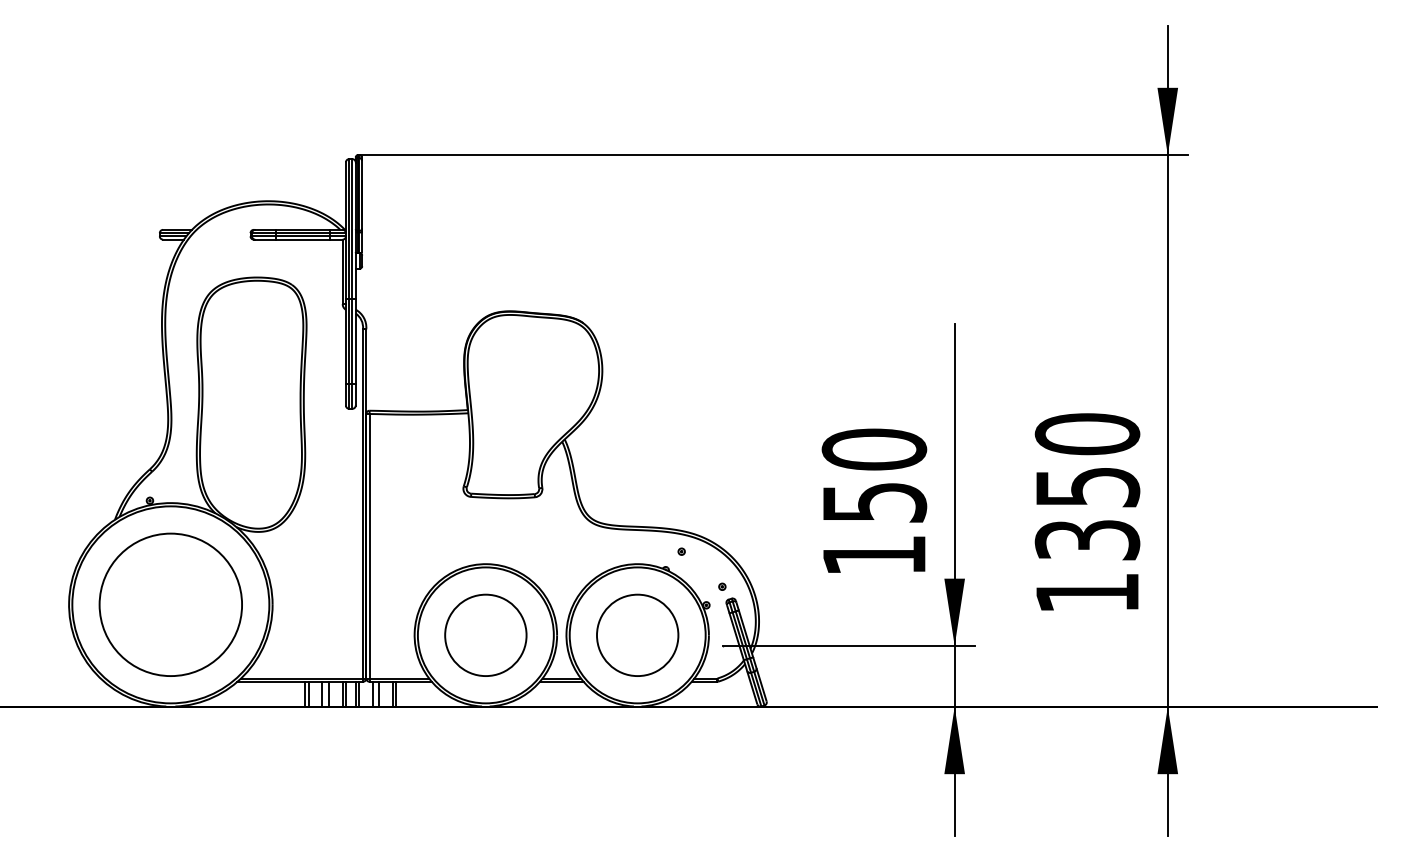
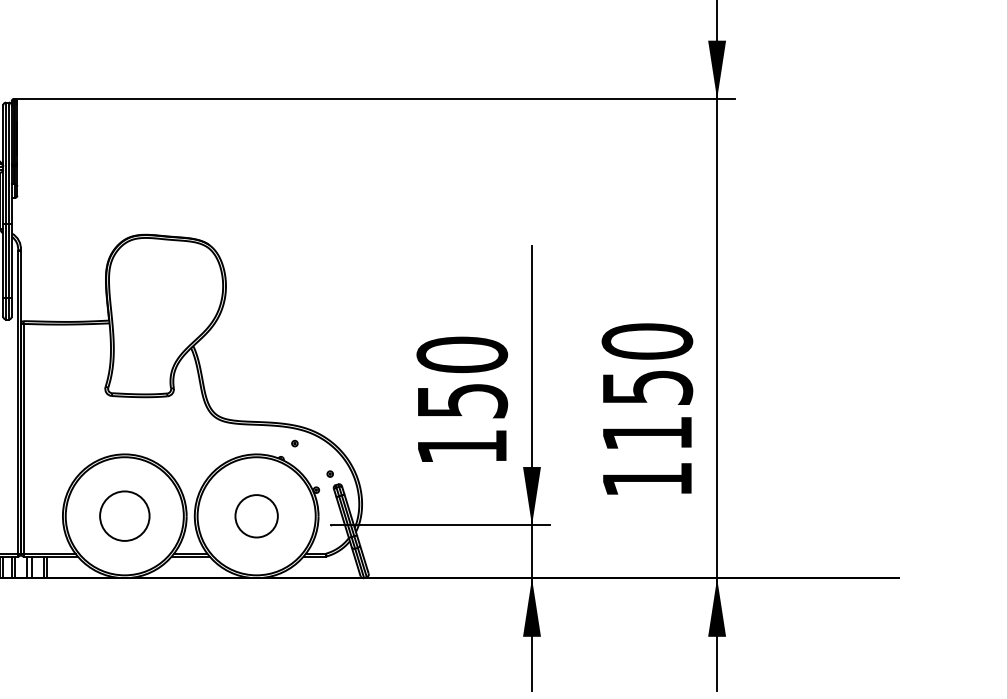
text: (1087, 540) -> (647, 433), 1350 -> 1150
circle: (485, 634) -> (124, 515), size x0.7
circle: (637, 635) -> (256, 516), size x0.6

